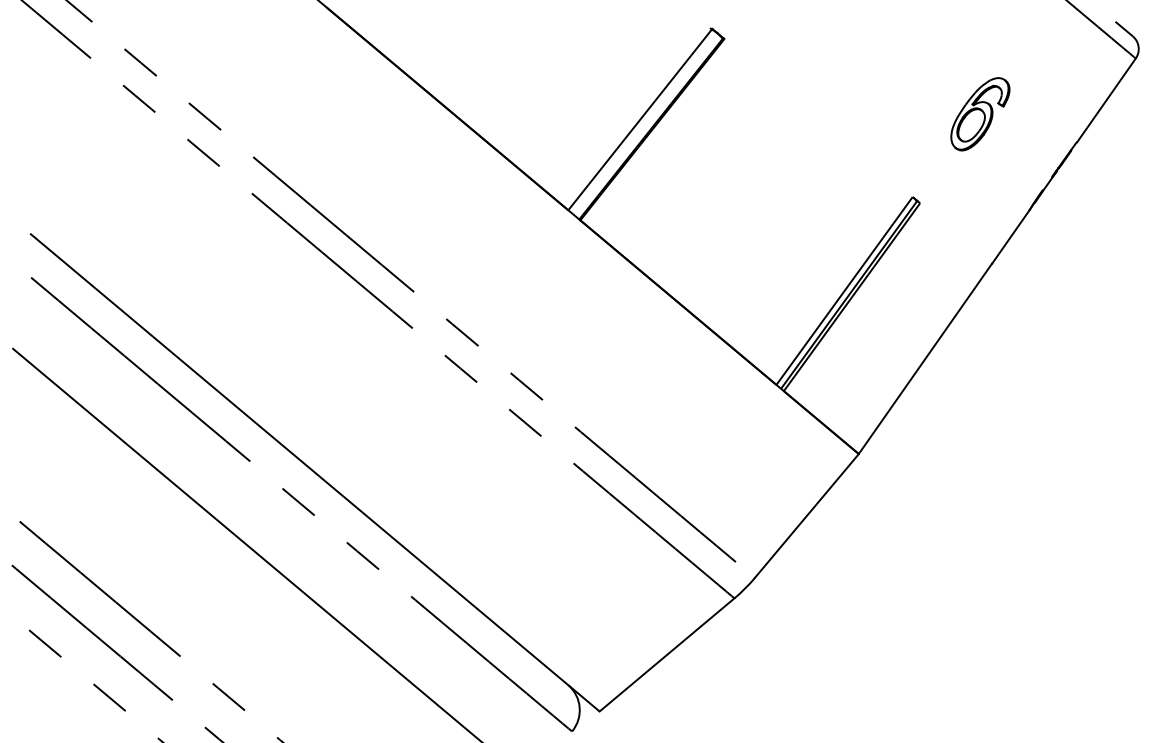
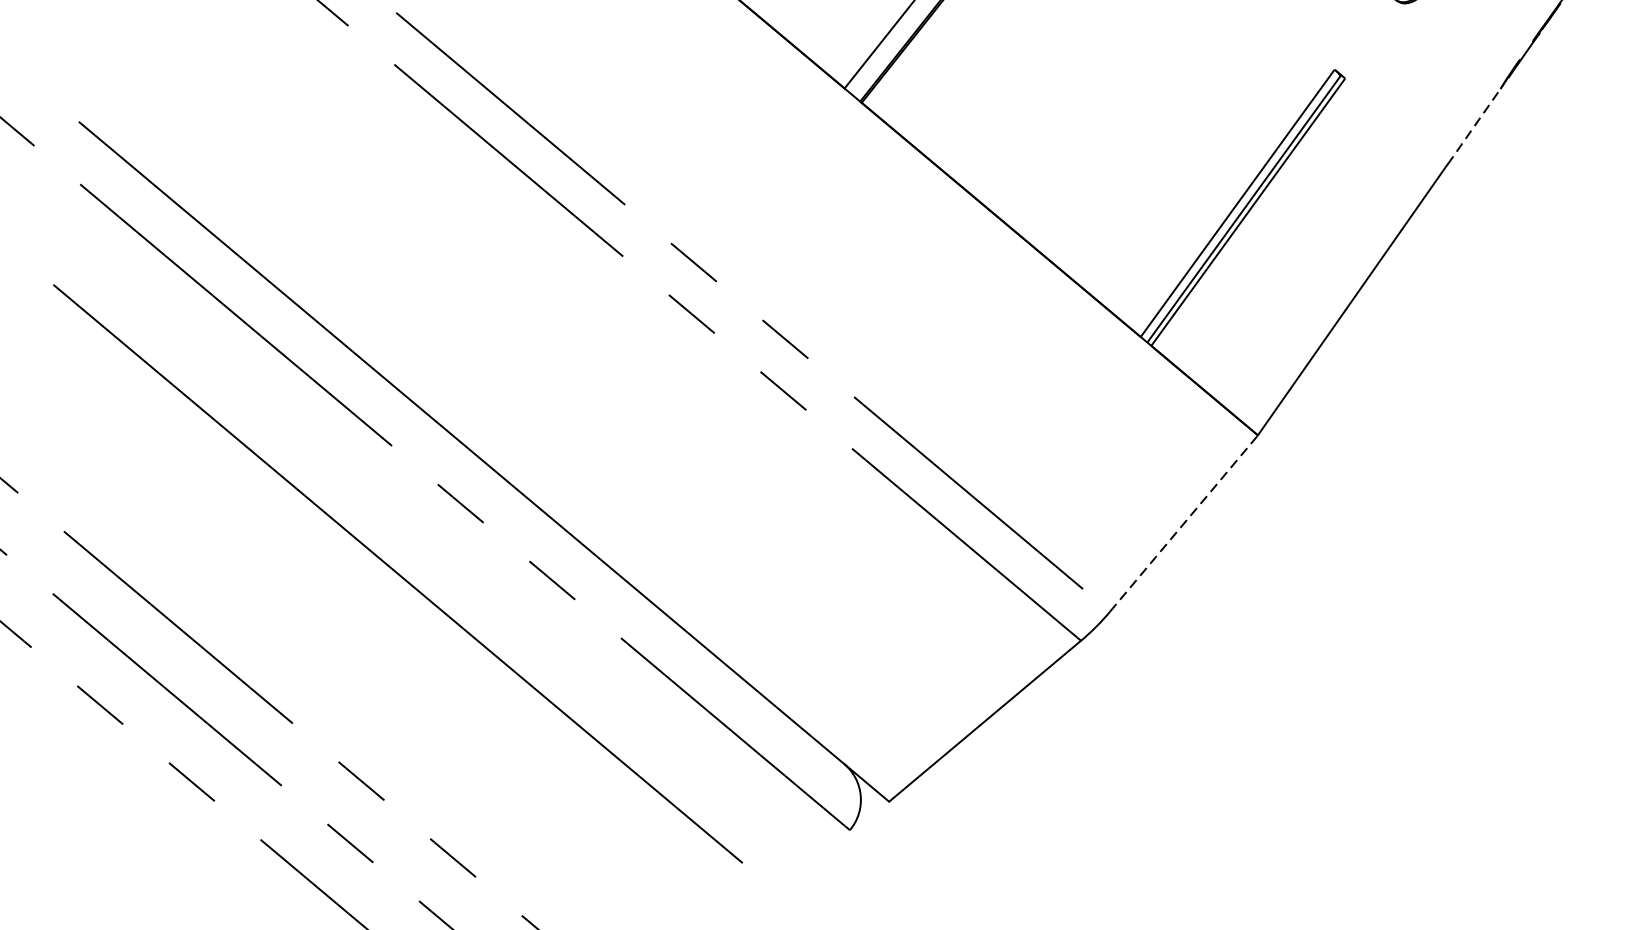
line: (1010, 236) -> (1473, 125), solid -> dashed
line: (806, 516) -> (1183, 524), solid -> dashed

